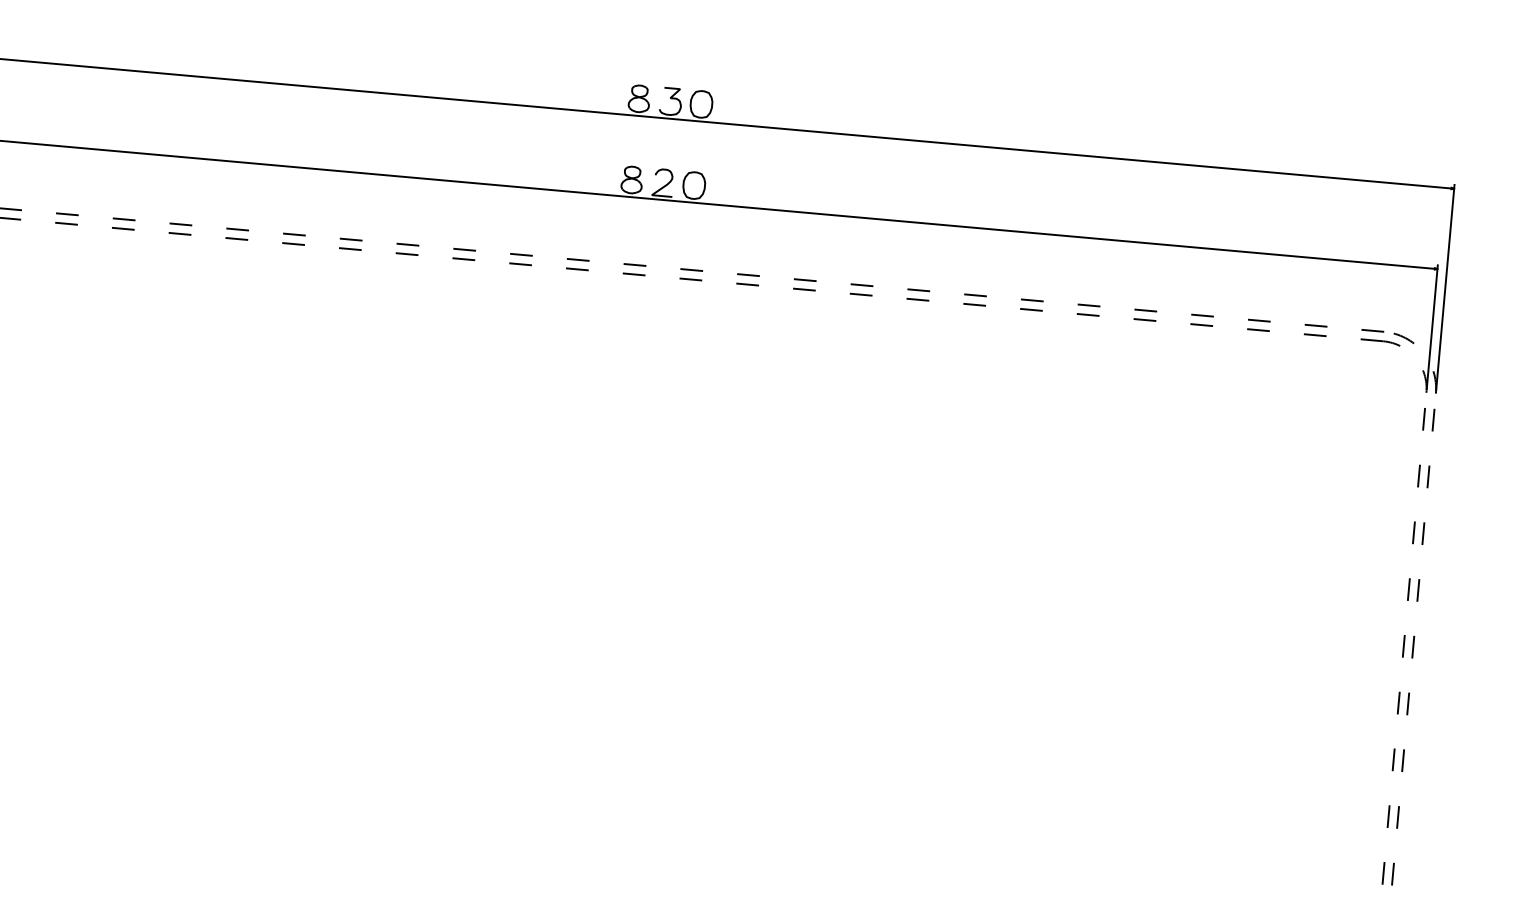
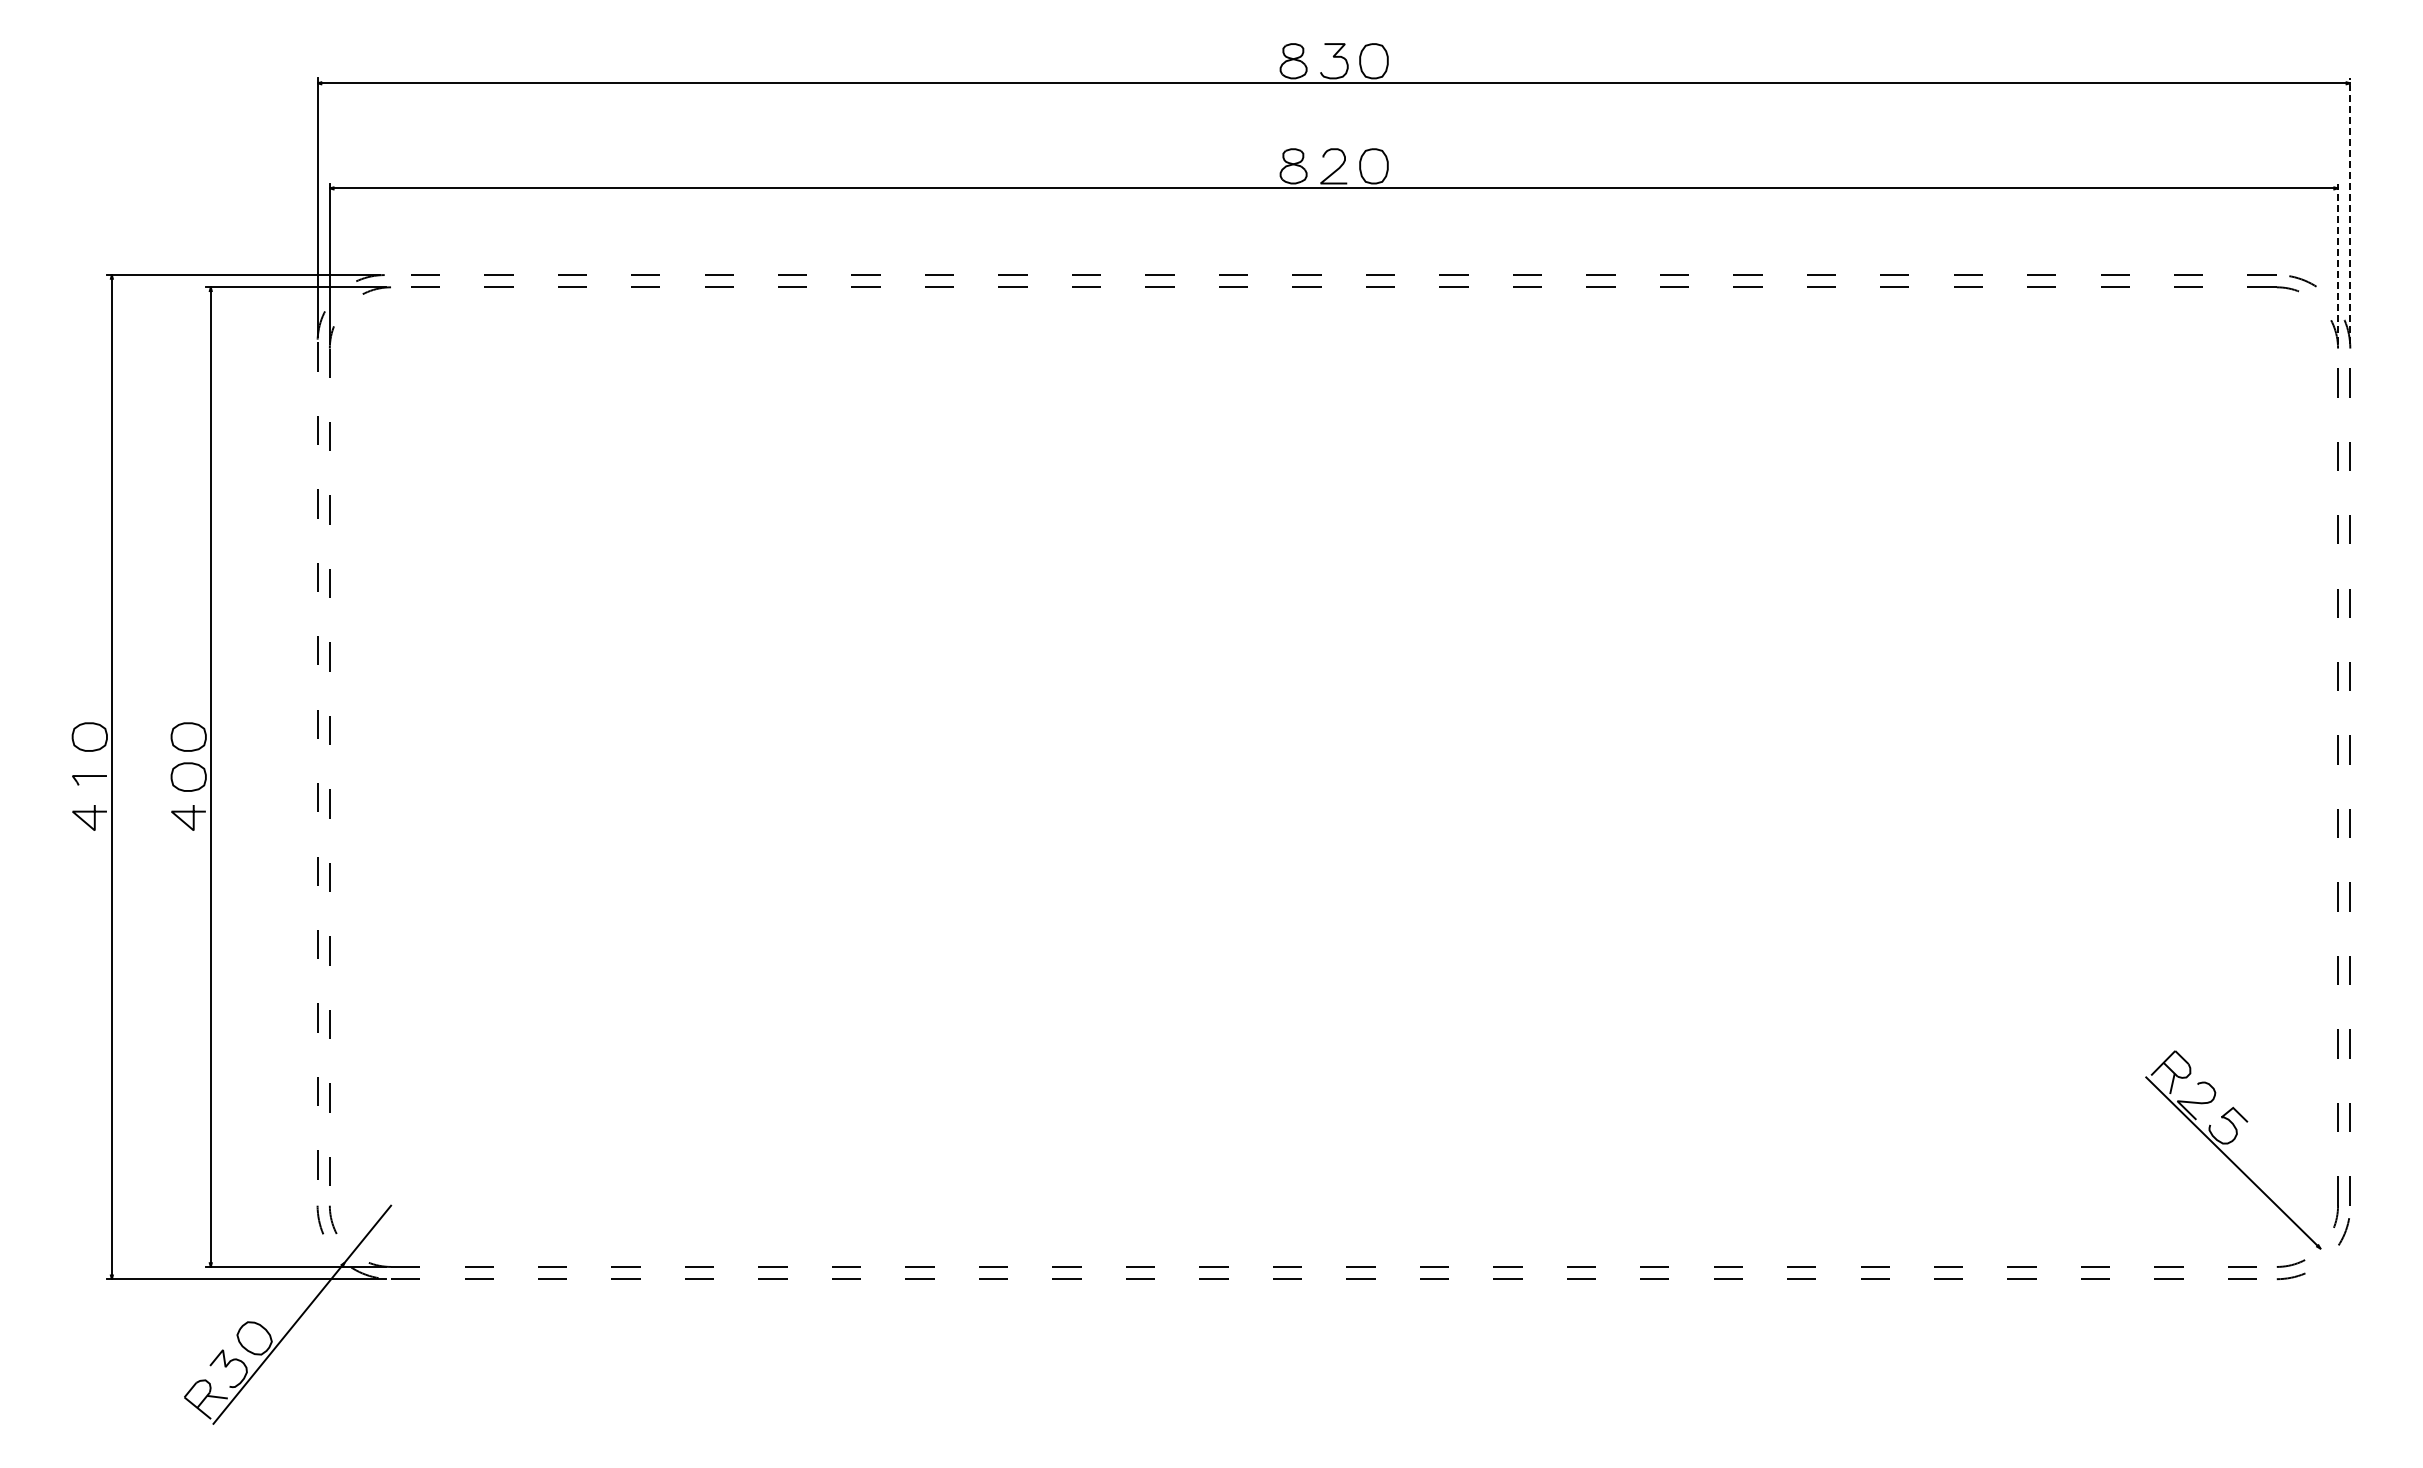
line: (1445, 287) -> (2350, 211), solid -> dashed
line: (1432, 327) -> (2338, 263), solid -> dashed

